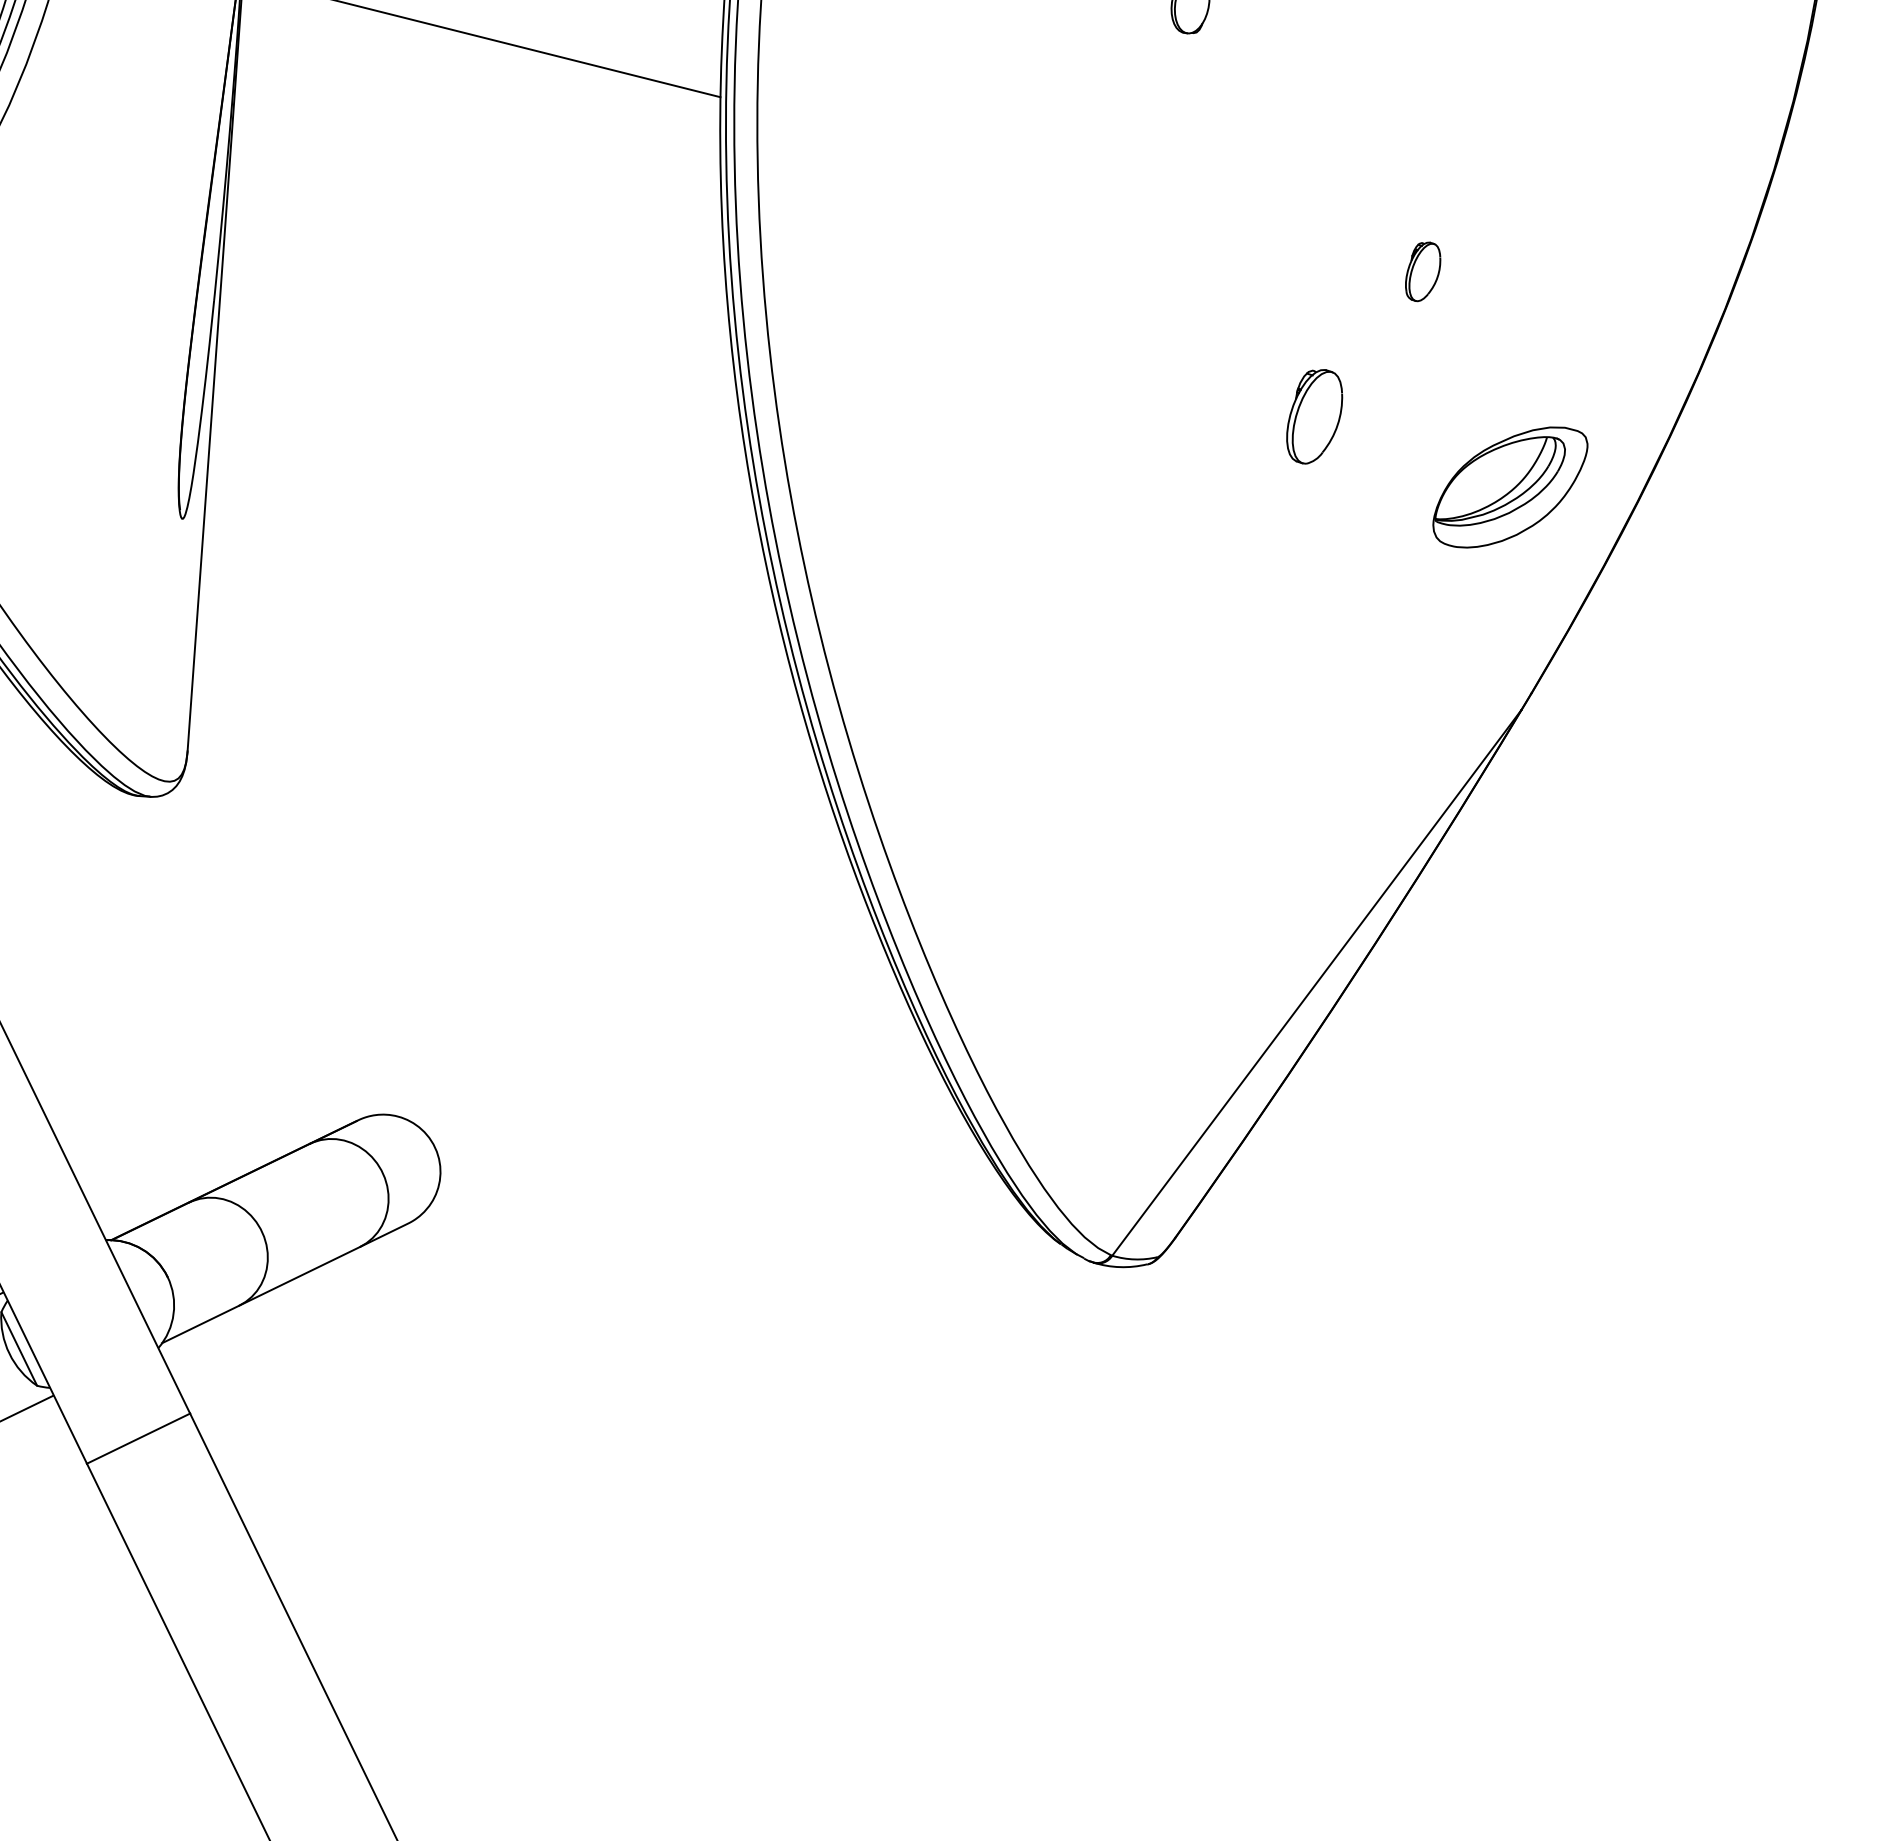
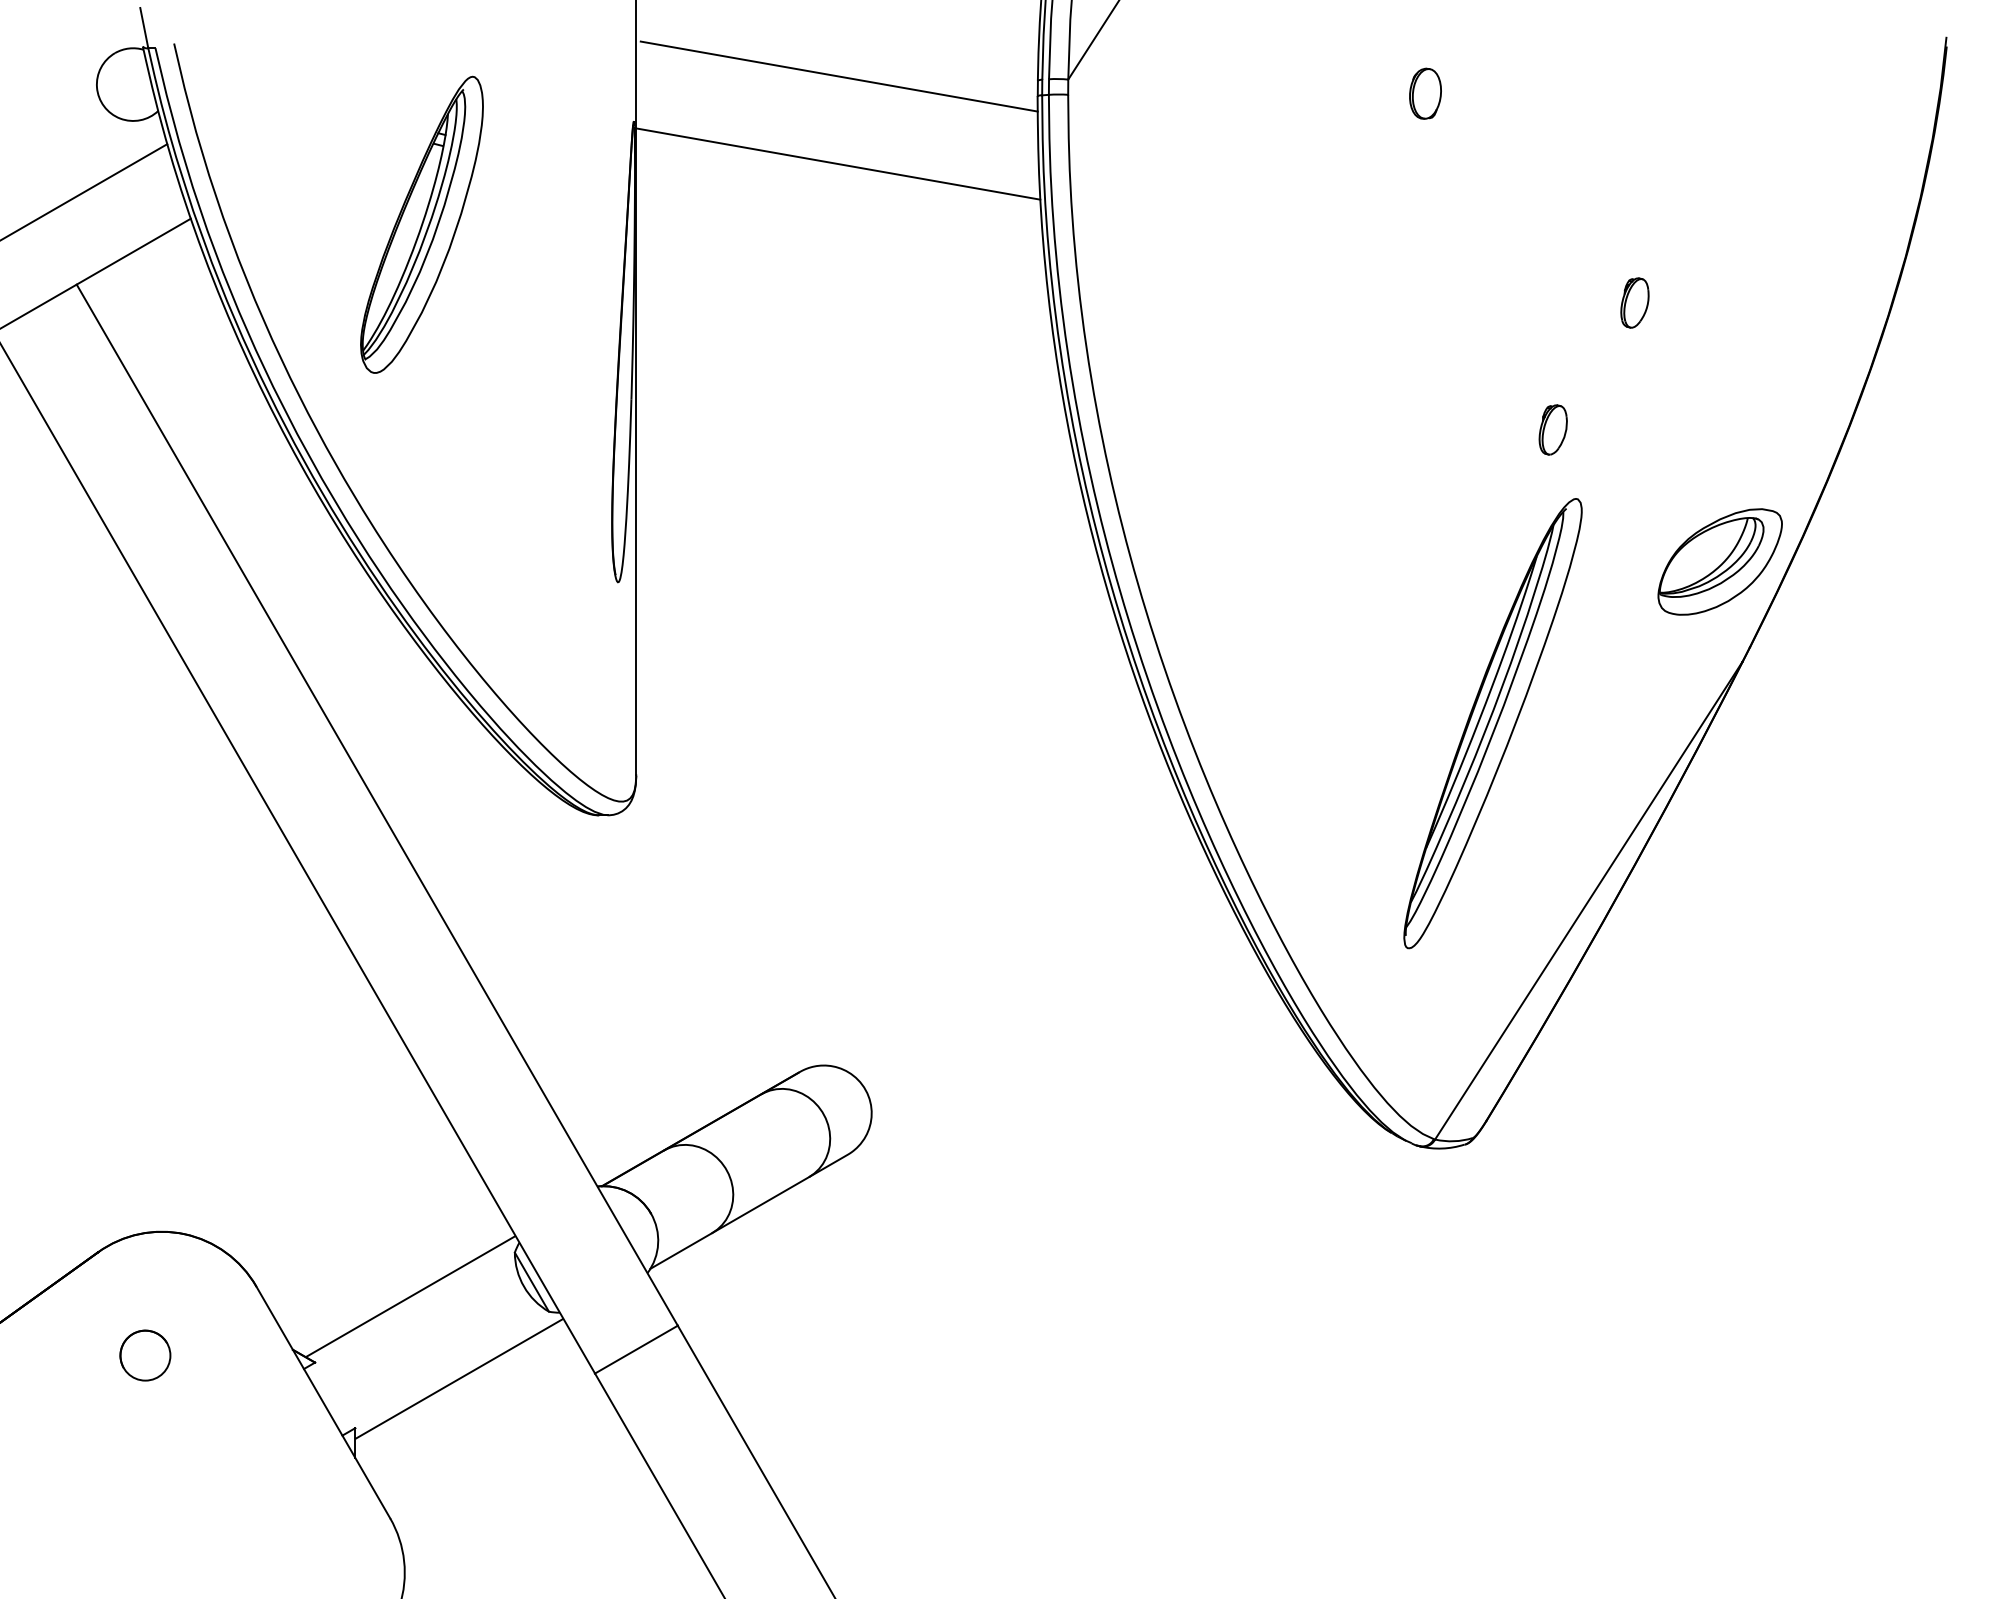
part: (1313, 416) -> (1552, 429), size x0.62
part: (1509, 486) -> (1719, 561), moved
part: (1216, 762) -> (1492, 723), added

